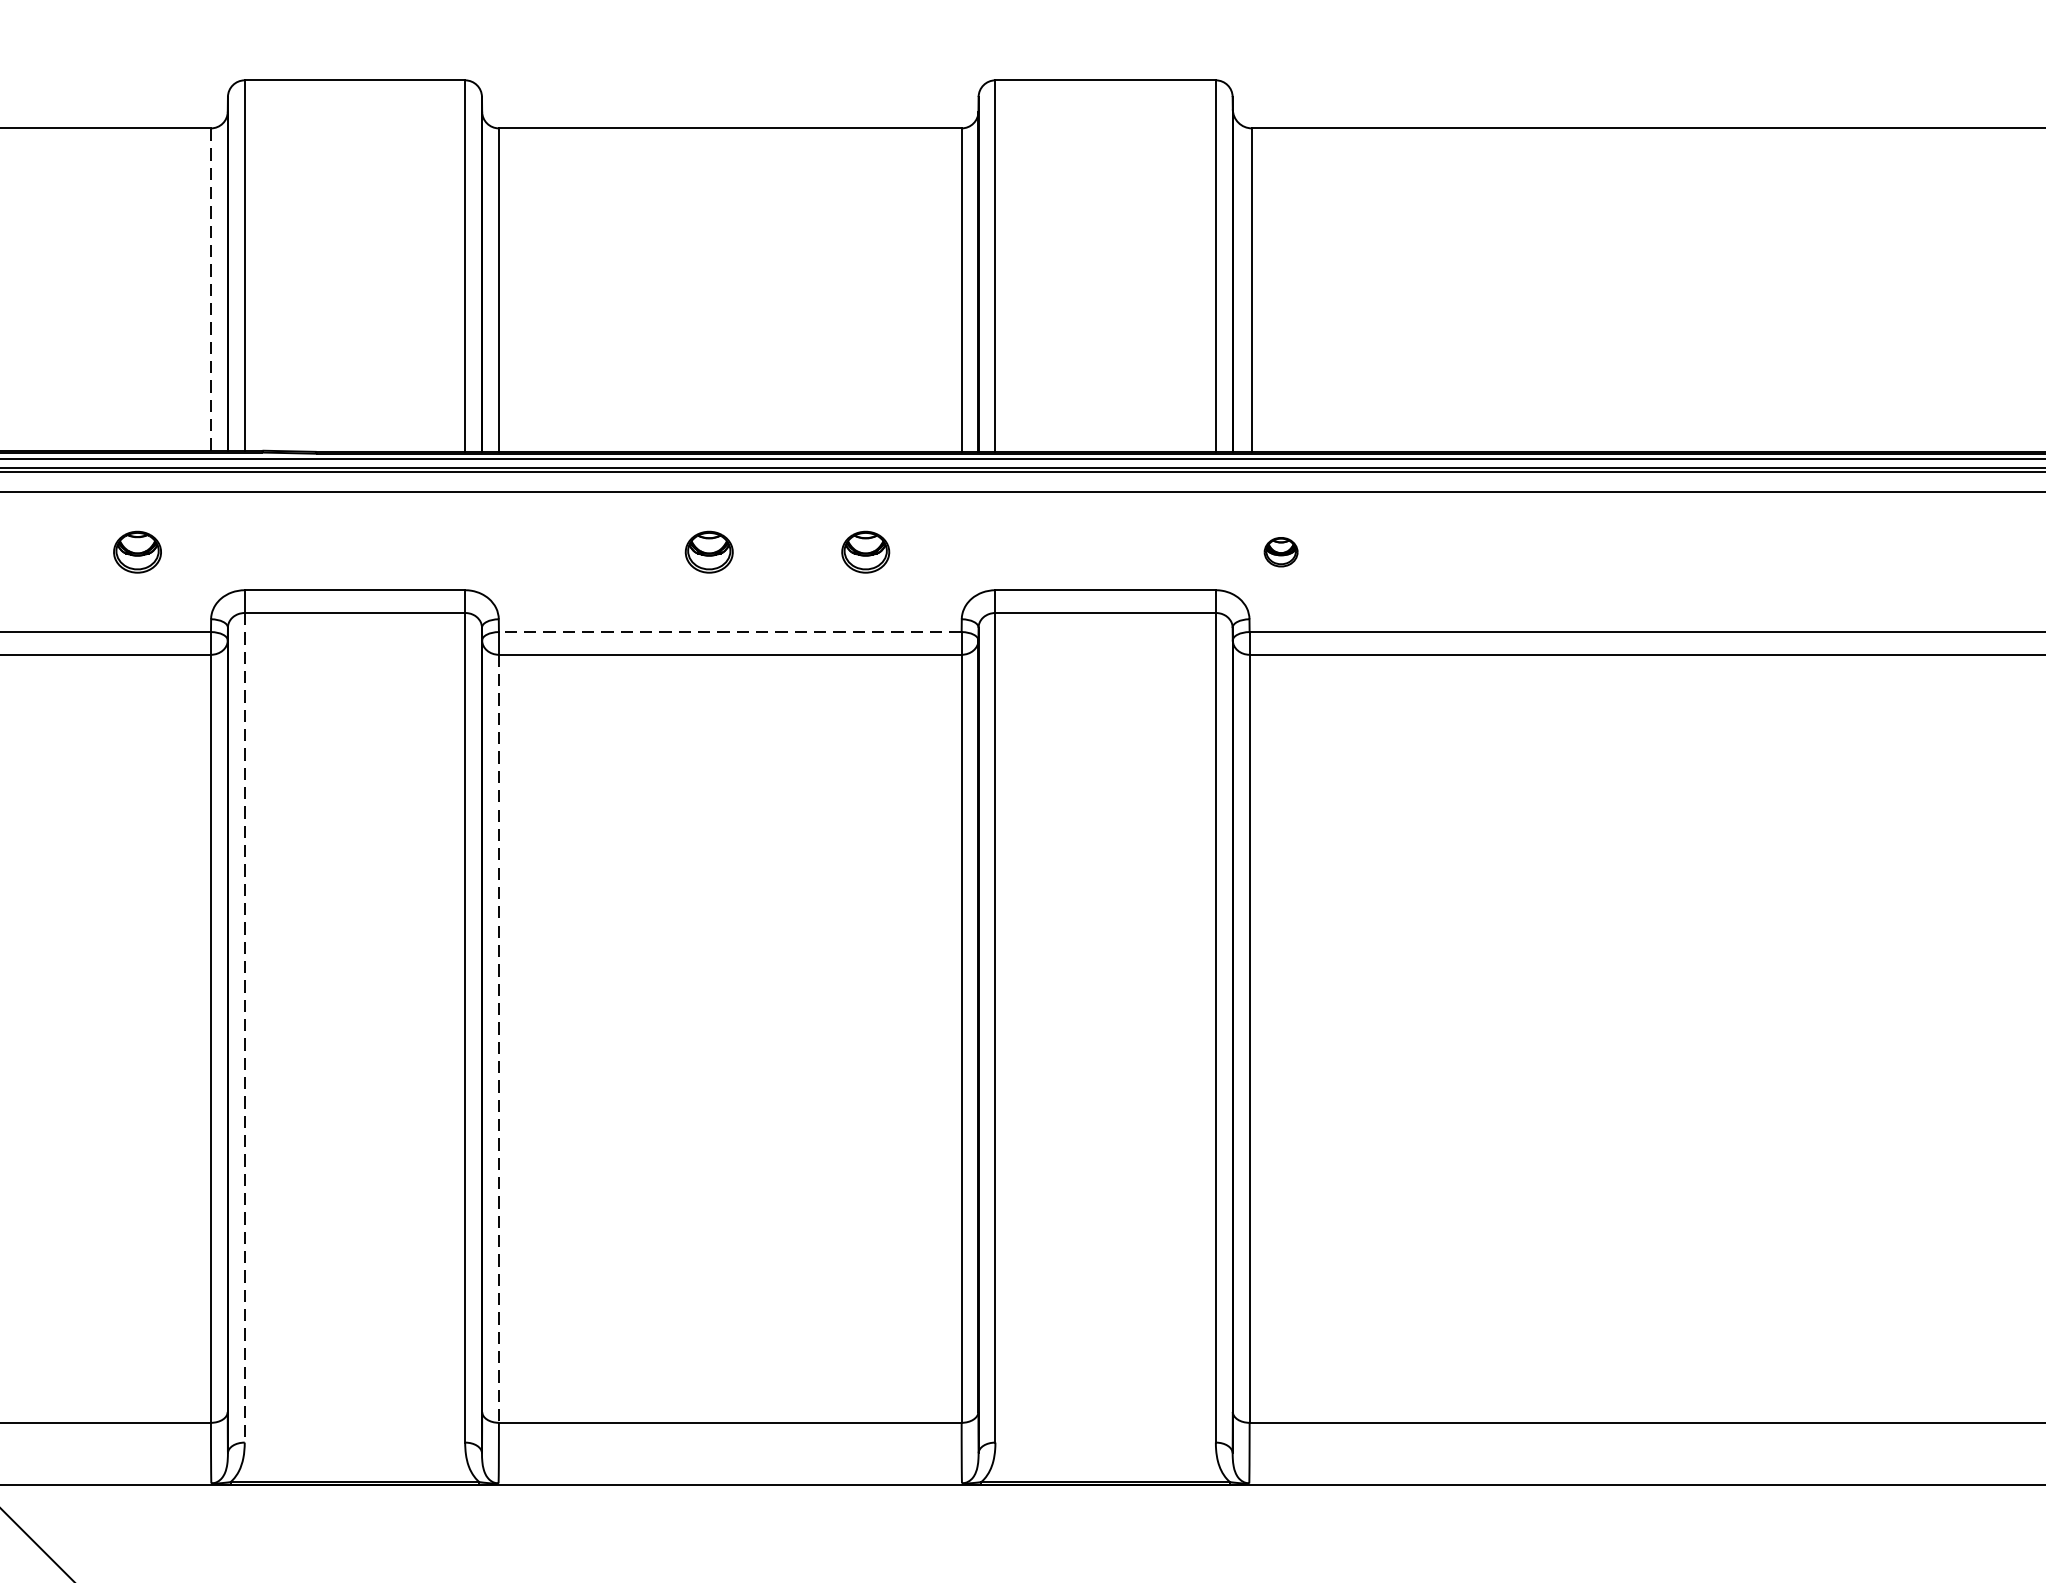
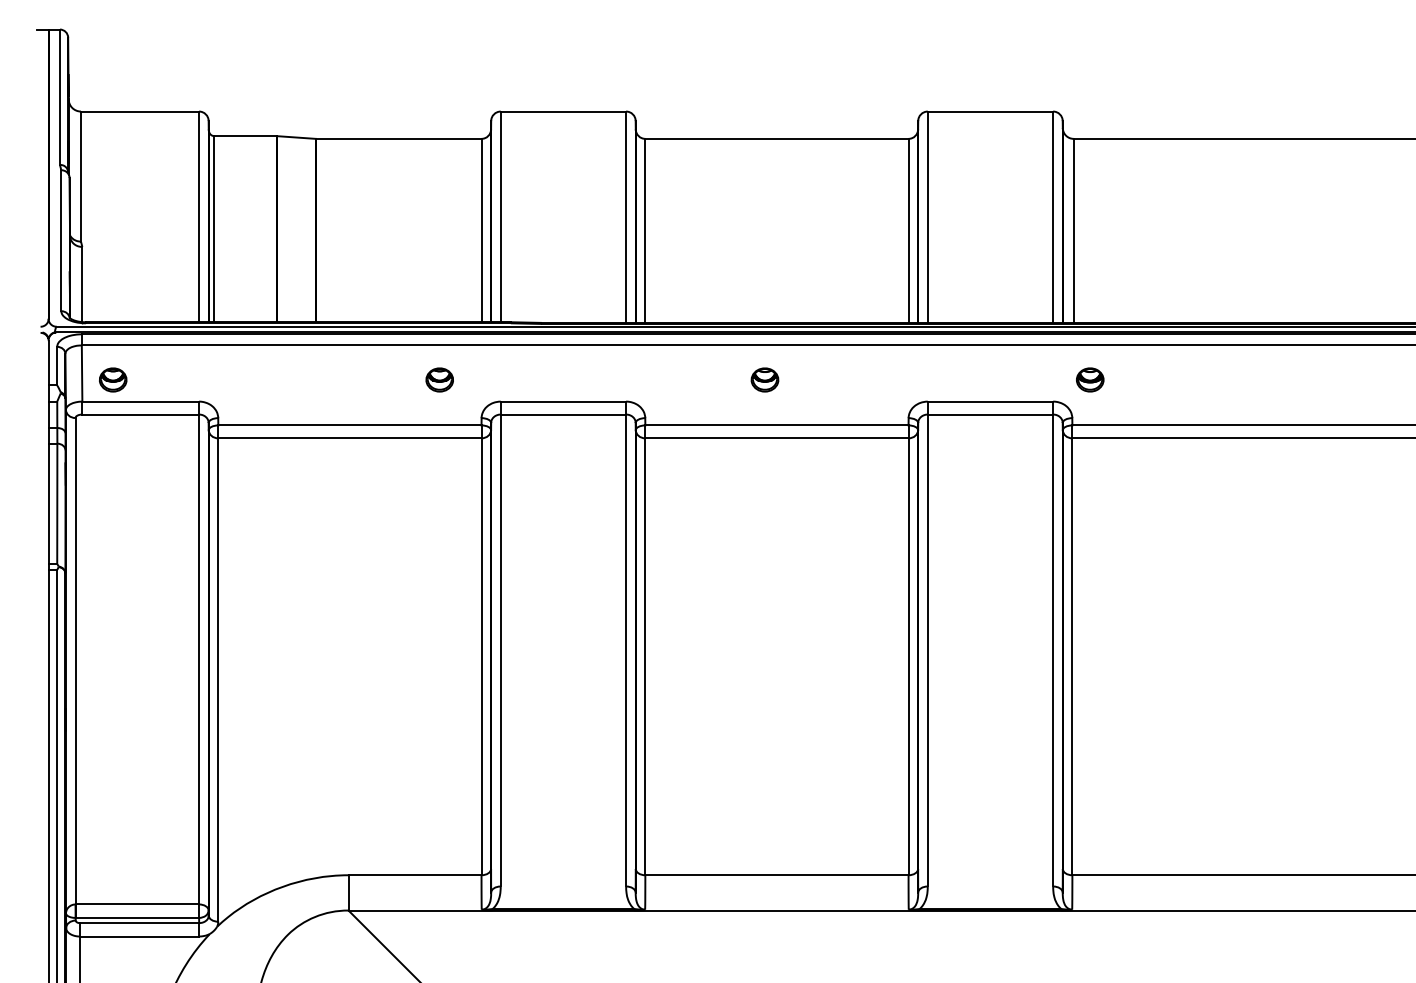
line: (210, 289) -> (481, 230), dashed -> solid
part: (864, 551) -> (853, 379), removed
part: (1281, 551) -> (1090, 379), size x1.43
line: (729, 632) -> (776, 425), dashed -> solid
line: (244, 1027) -> (500, 650), dashed -> solid
line: (499, 1040) -> (645, 657), dashed -> solid

